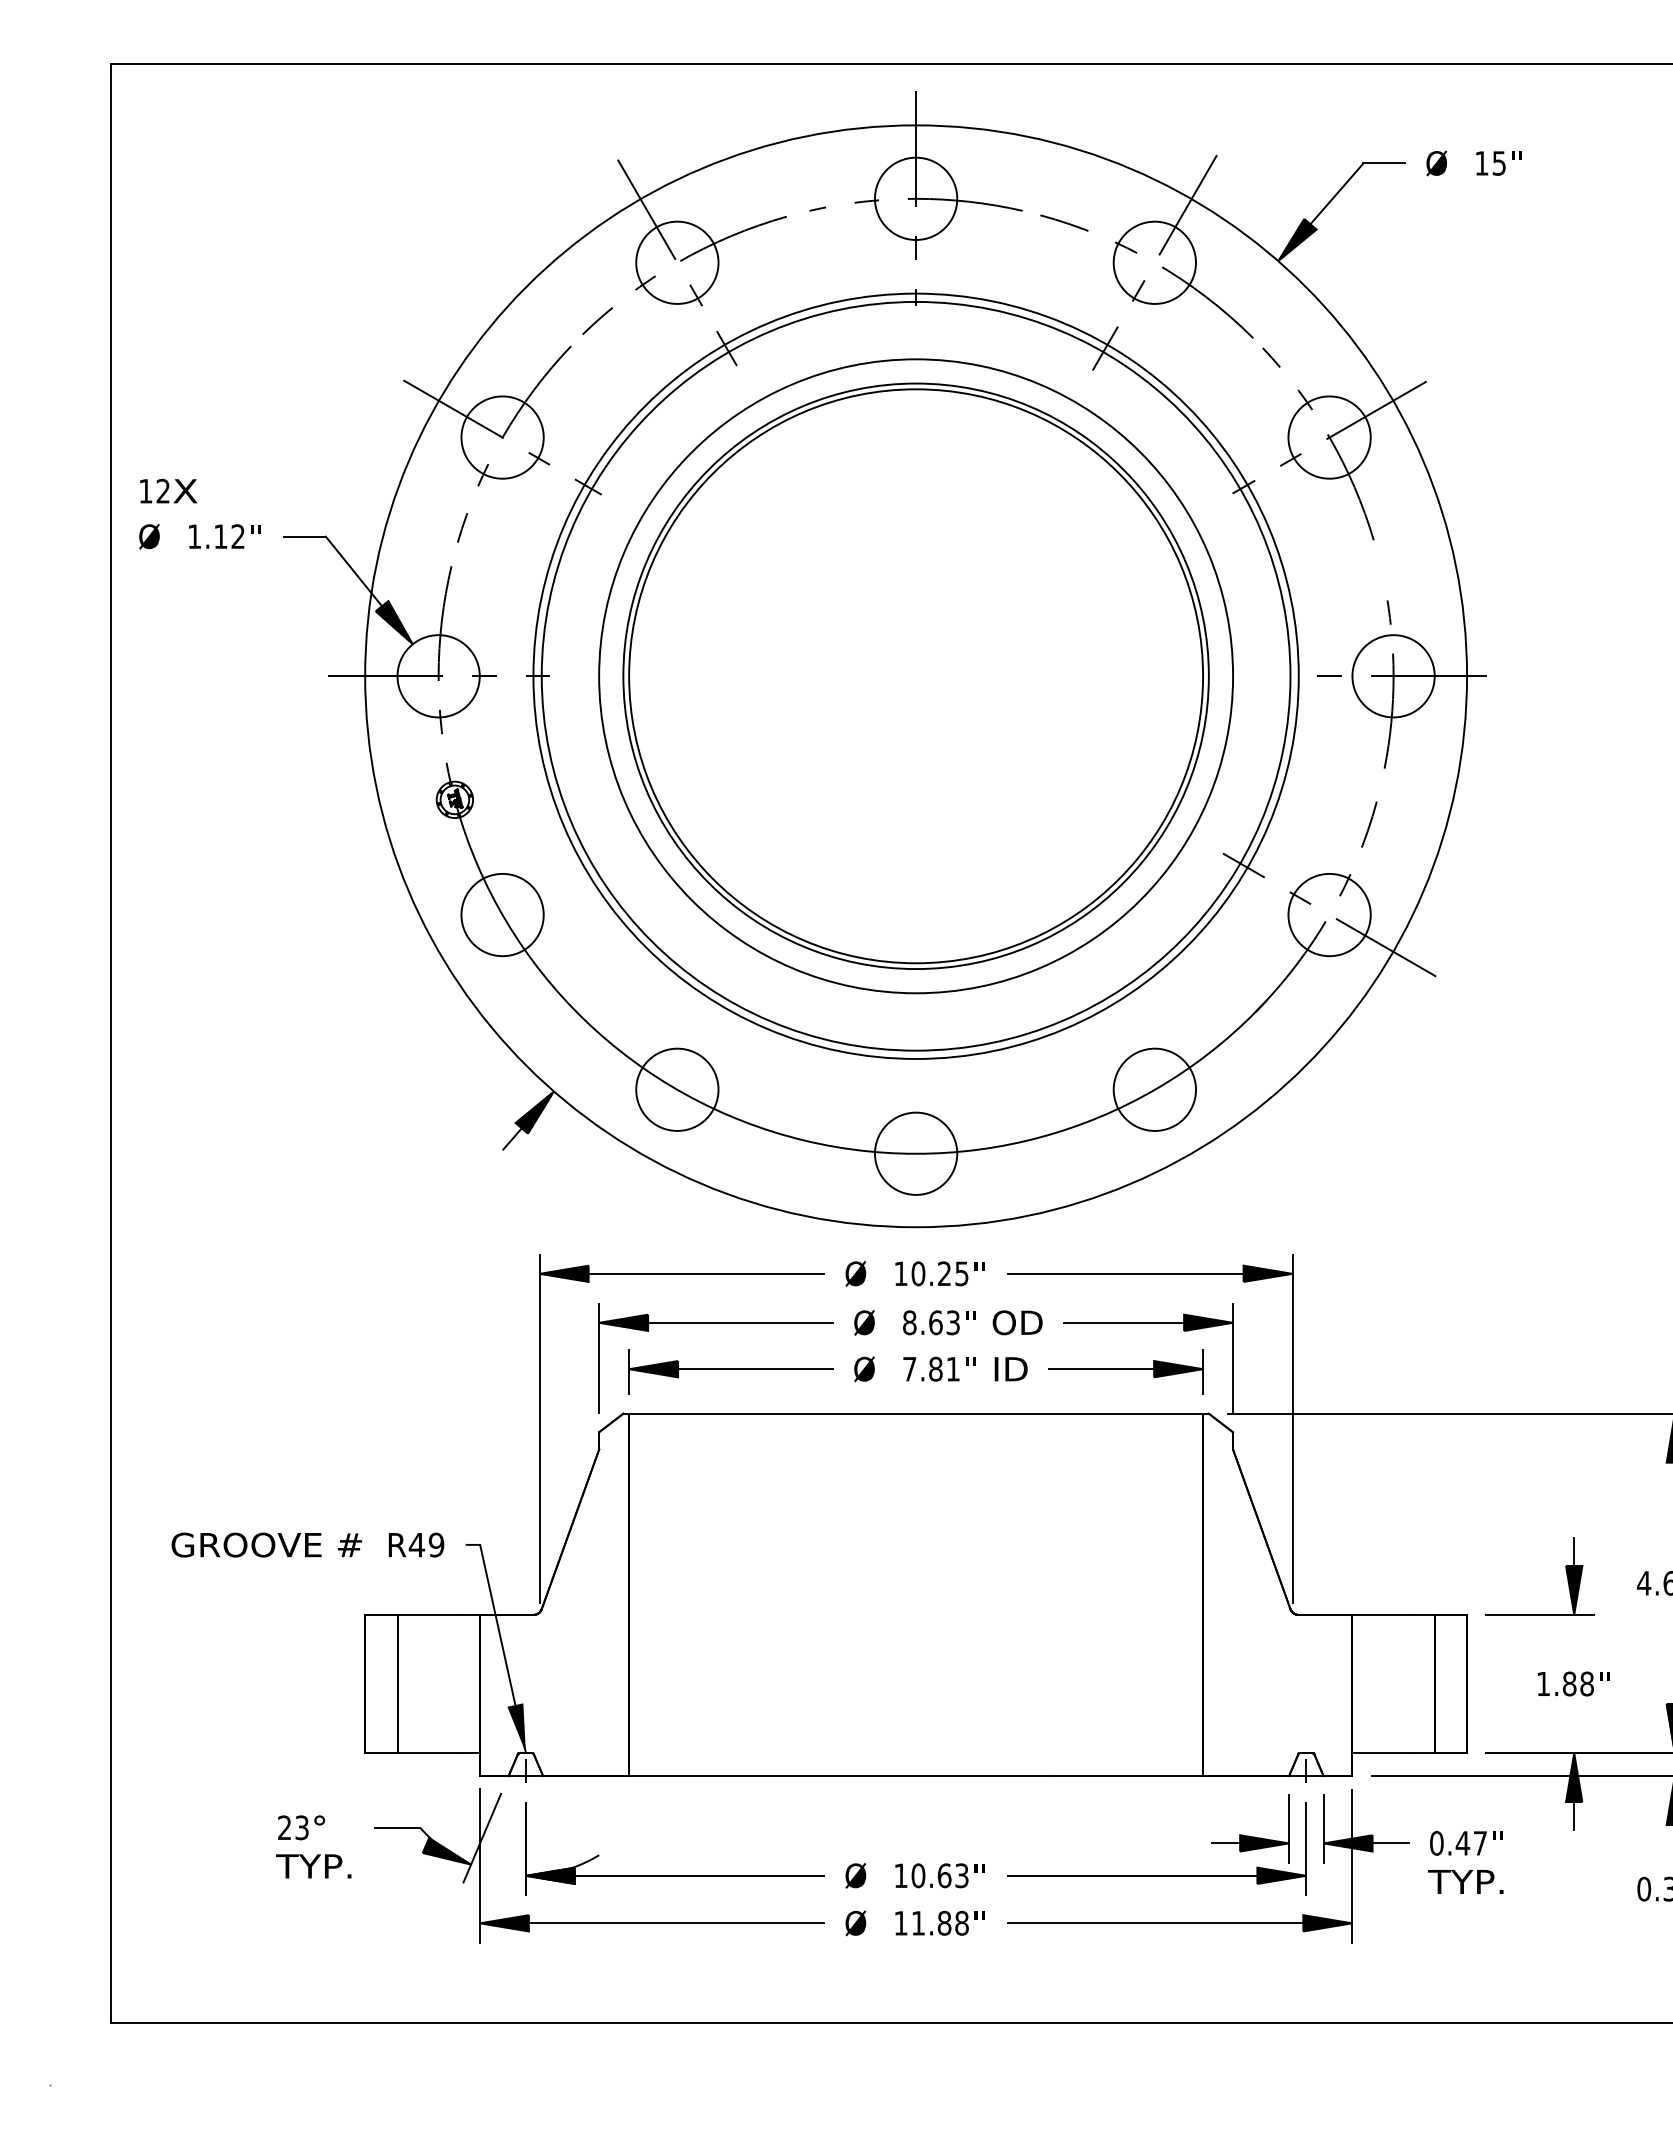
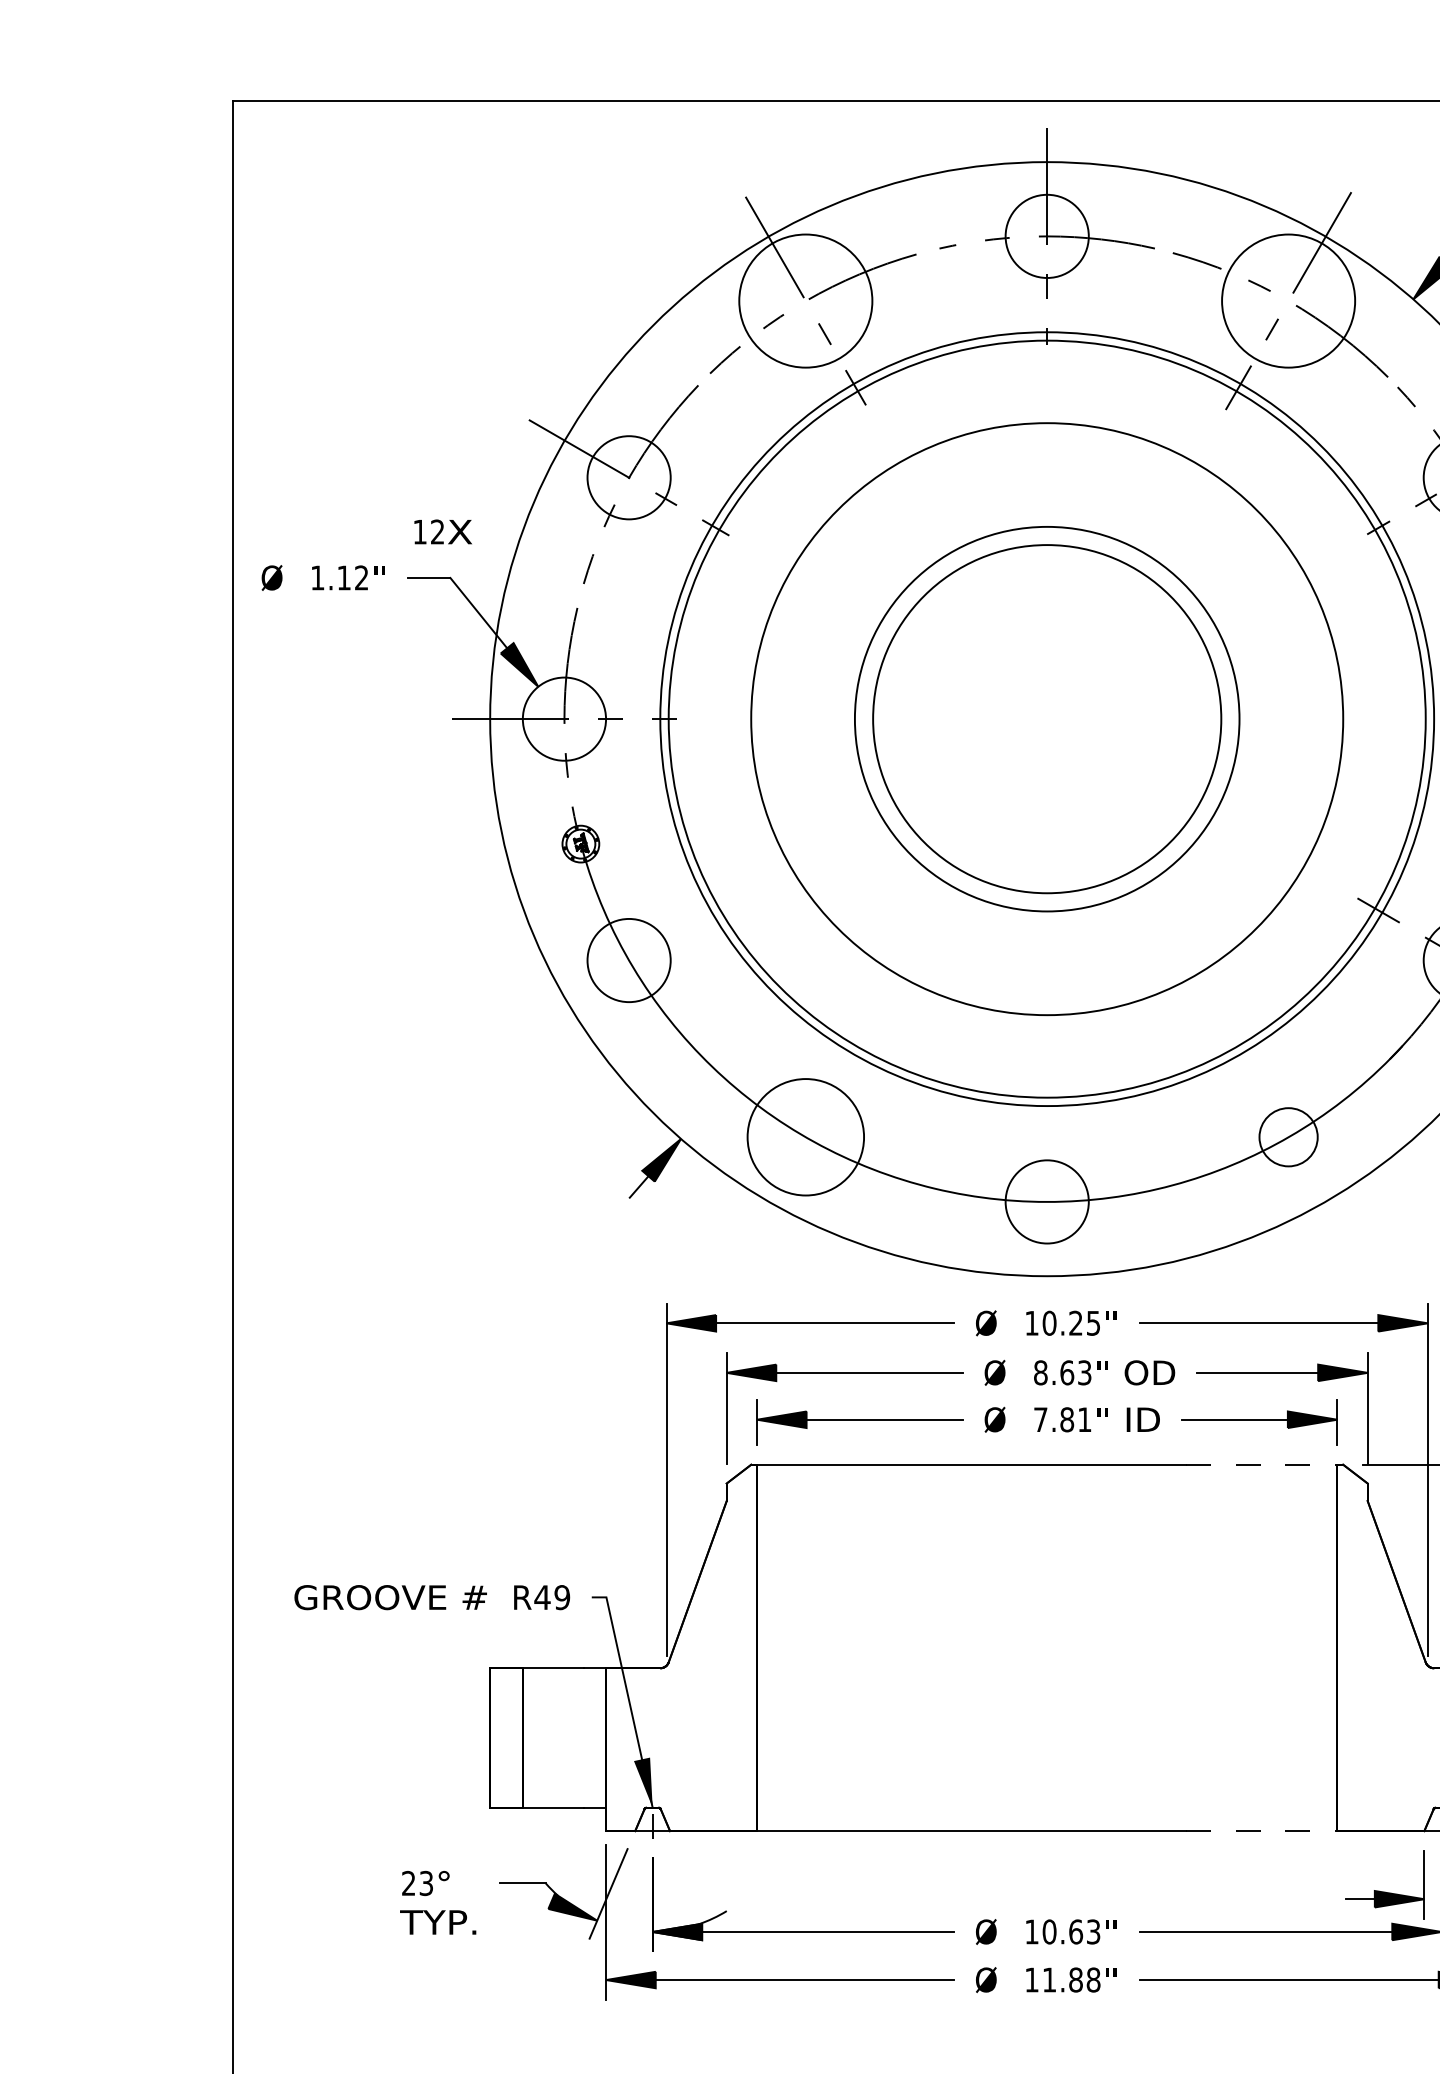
circle: (677, 262) -> (805, 300), size x1.6
circle: (1154, 262) -> (1288, 300), size x1.6
text: (168, 490) -> (442, 531), moved
circle: (916, 676) -> (1047, 719), size x0.6
circle: (916, 676) -> (1047, 719), size x0.6
circle: (677, 1089) -> (805, 1136), size x1.4
circle: (1154, 1089) -> (1288, 1136), size x0.7
line: (1128, 1413) -> (1261, 1464), solid -> dashed
line: (1128, 1776) -> (1261, 1831), solid -> dashed

